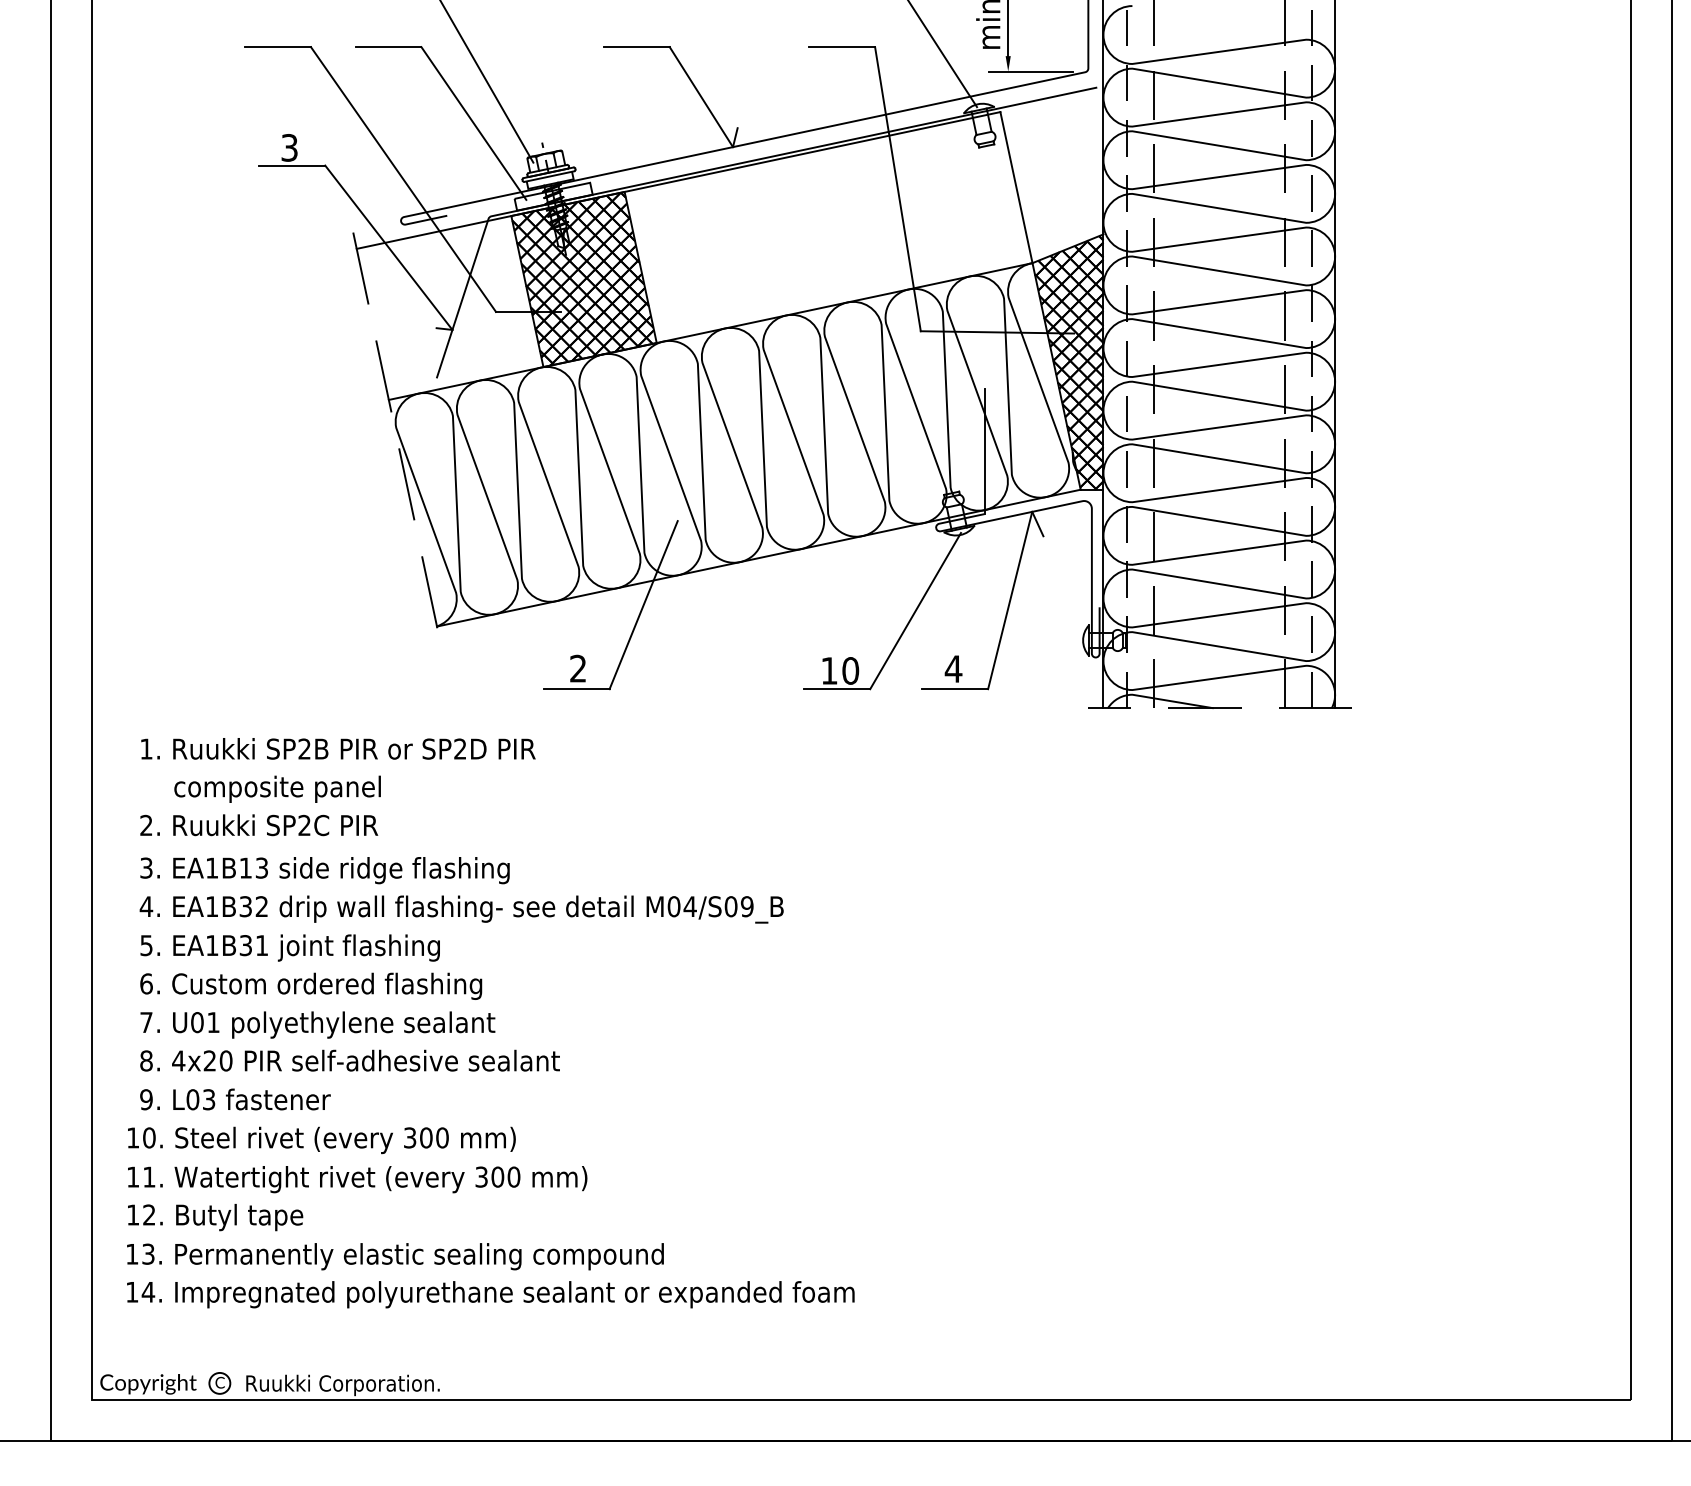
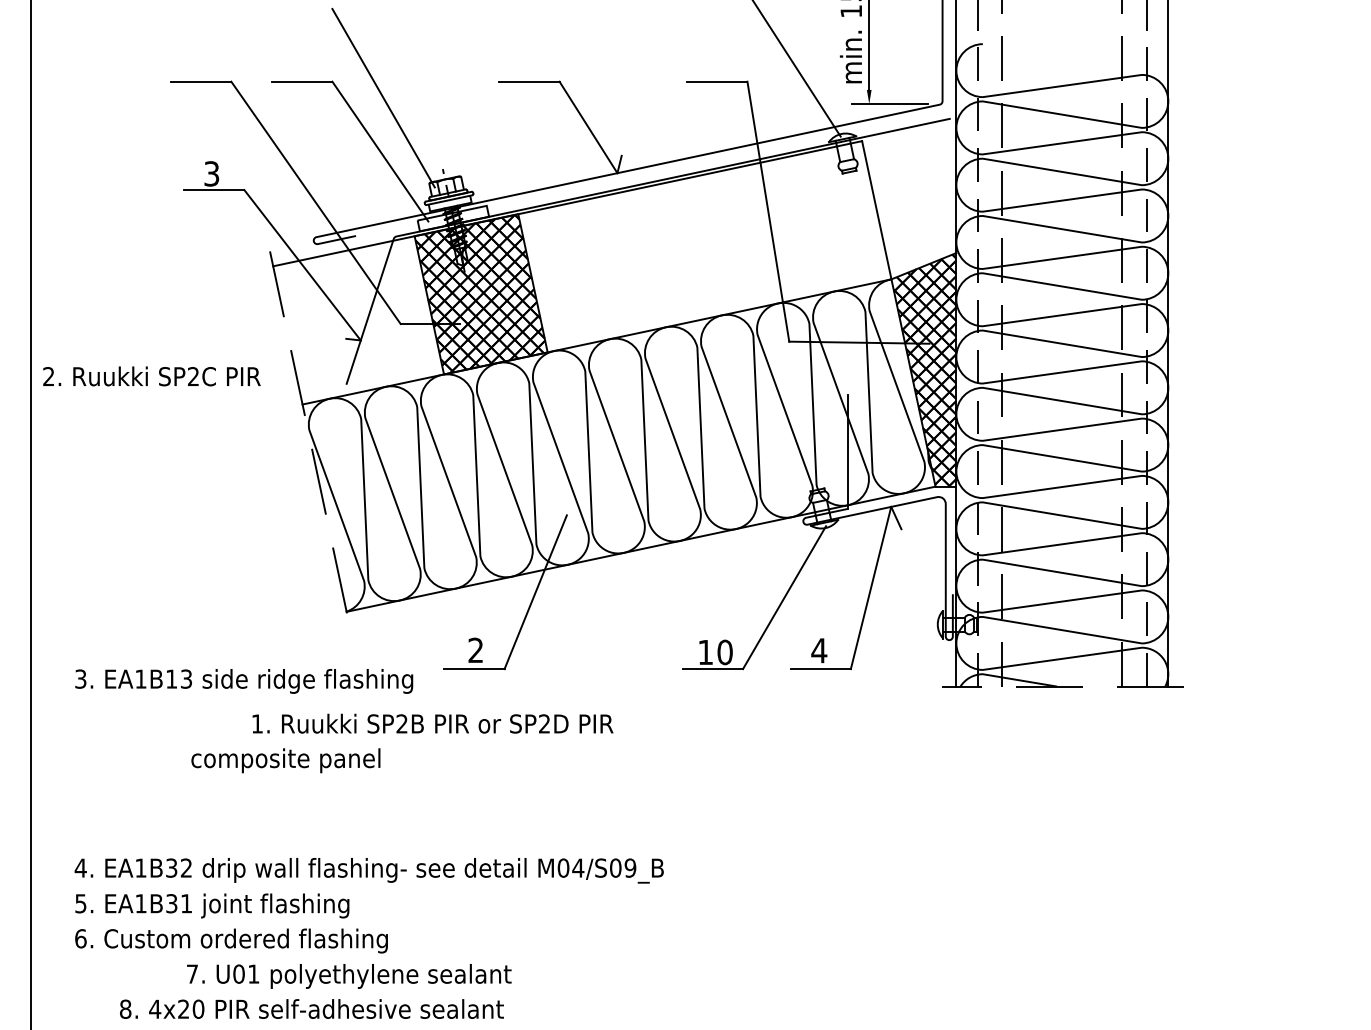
text: (338, 748) -> (433, 723), moved
text: (277, 788) -> (285, 760), moved
text: (259, 825) -> (152, 376), moved
text: (324, 870) -> (243, 681), moved
text: (317, 1024) -> (348, 975), moved
text: (349, 1060) -> (311, 1008), moved

